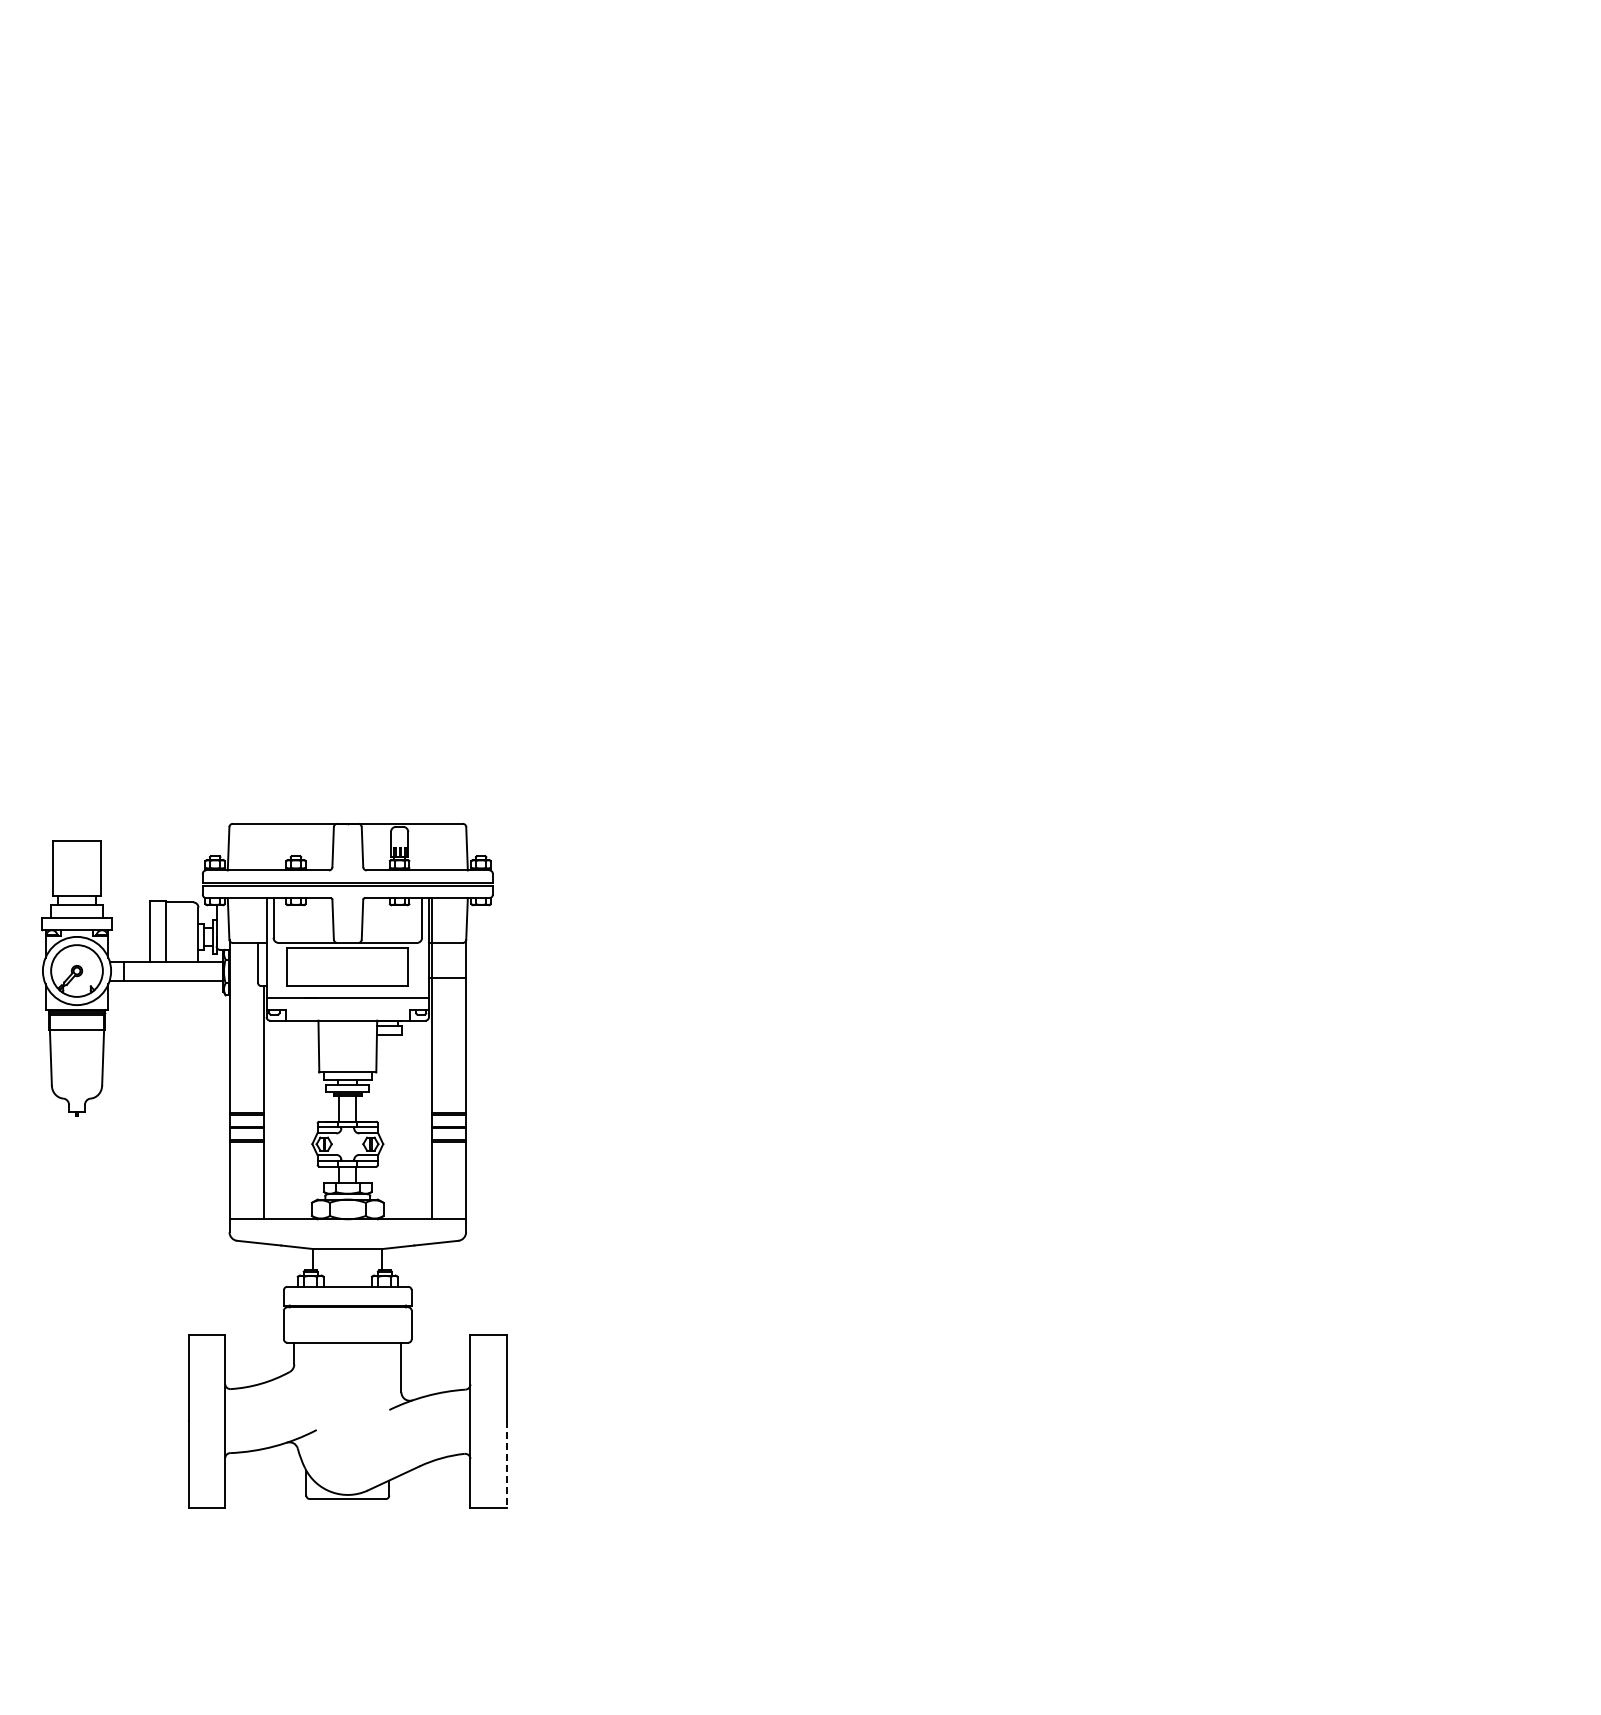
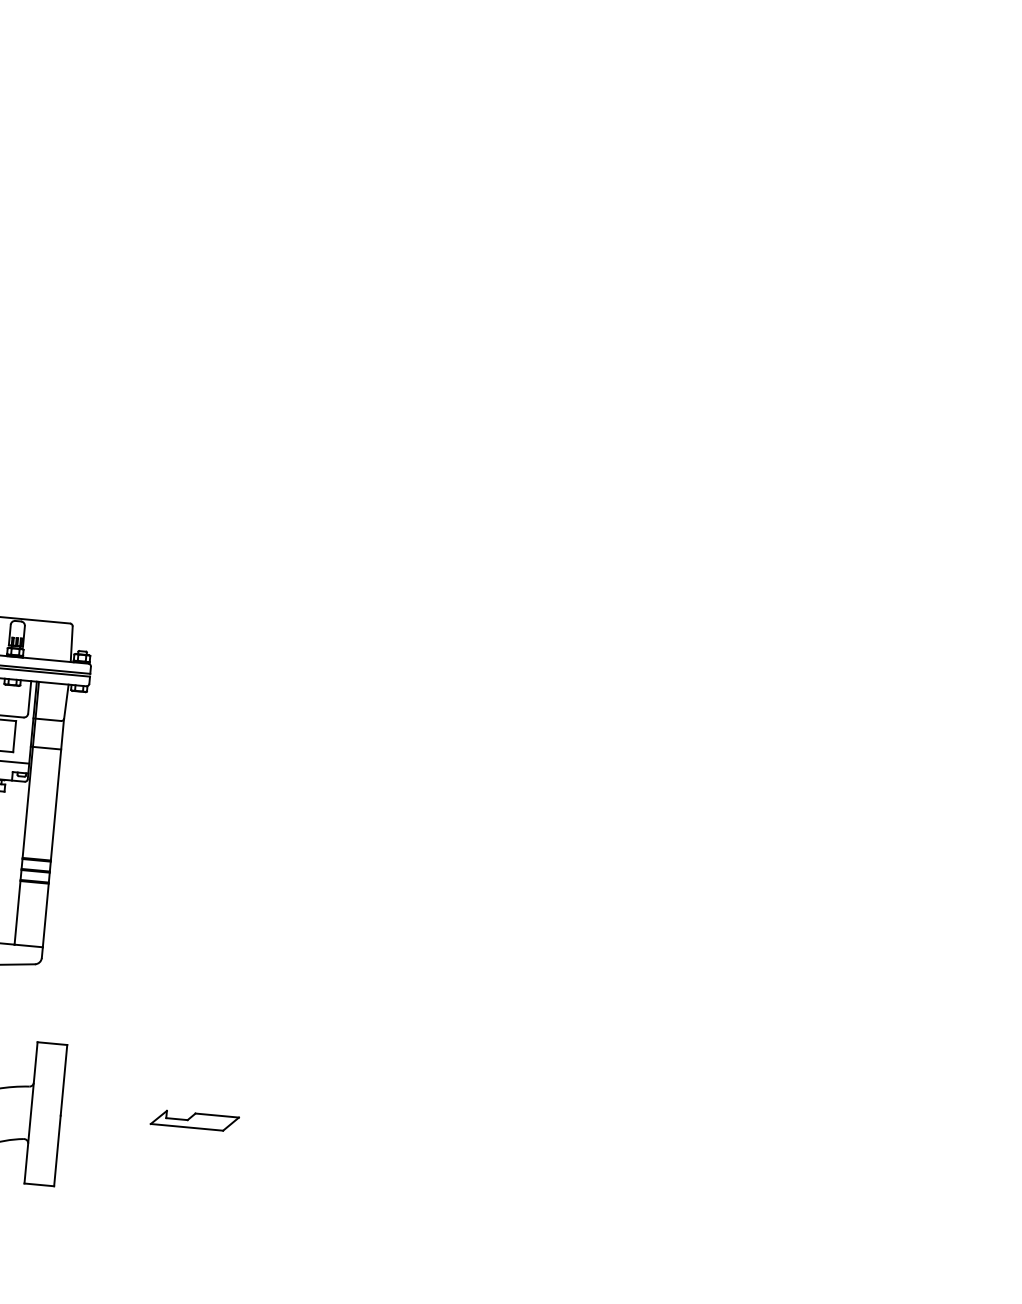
part: (669, 1412) -> (194, 1120), added
line: (506, 1465) -> (57, 1151), dashed -> solid

